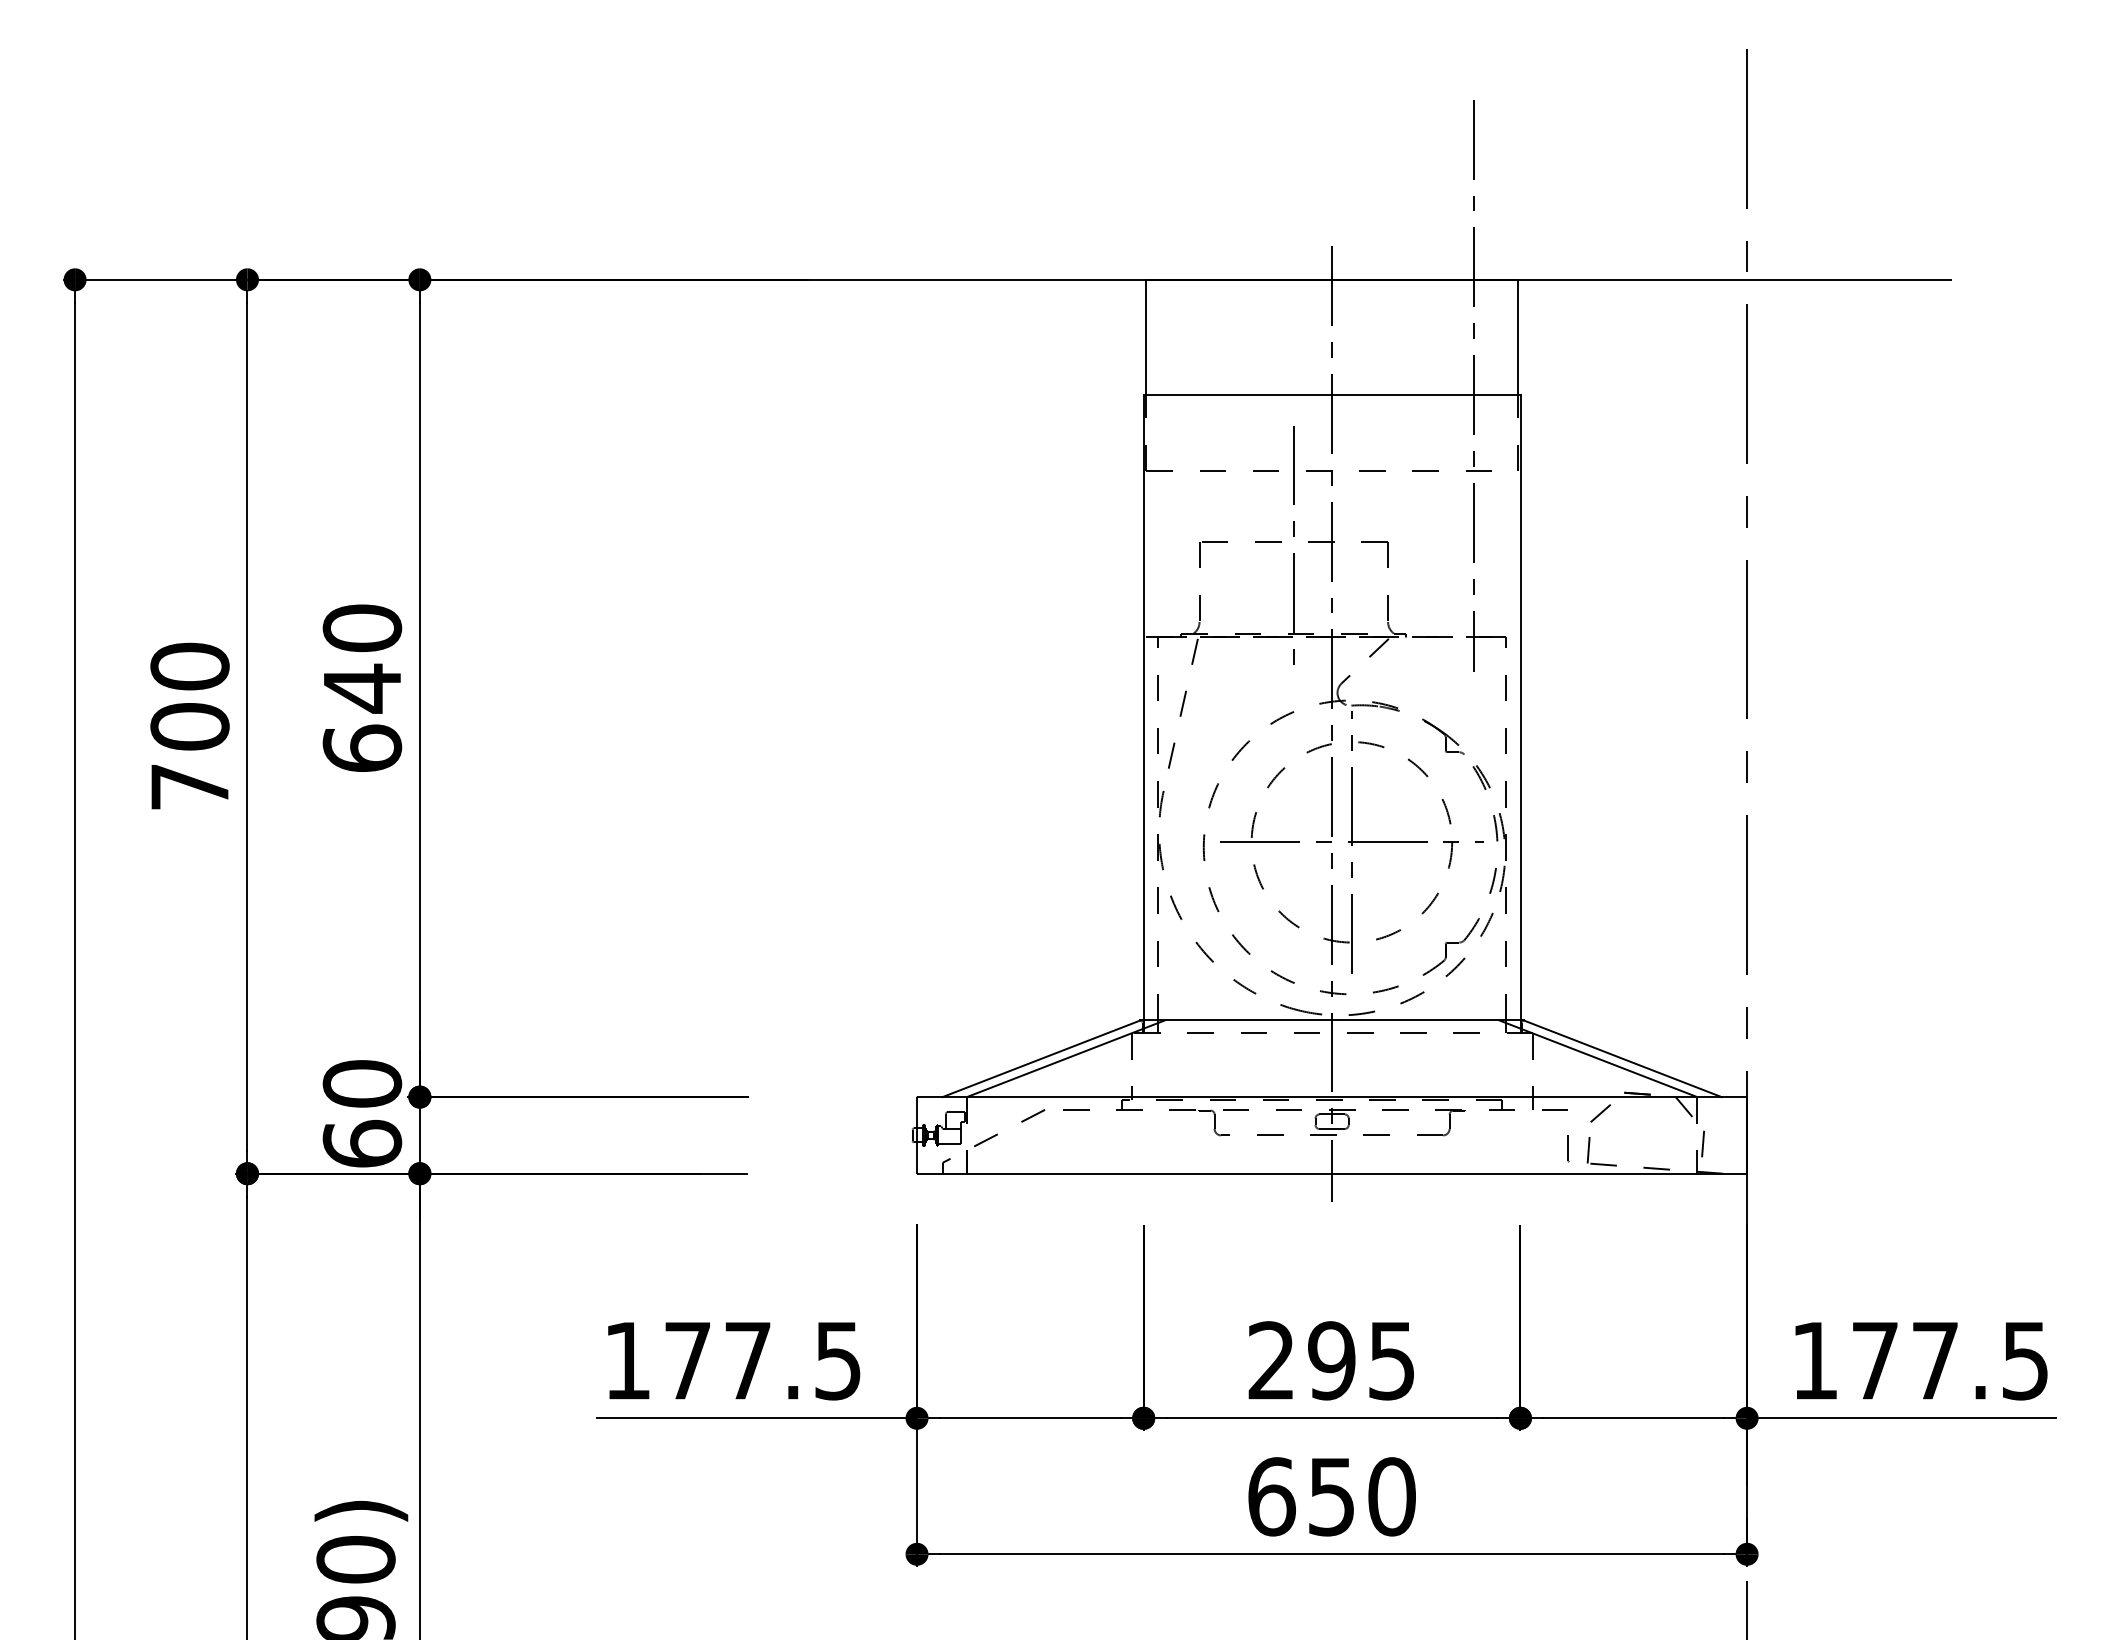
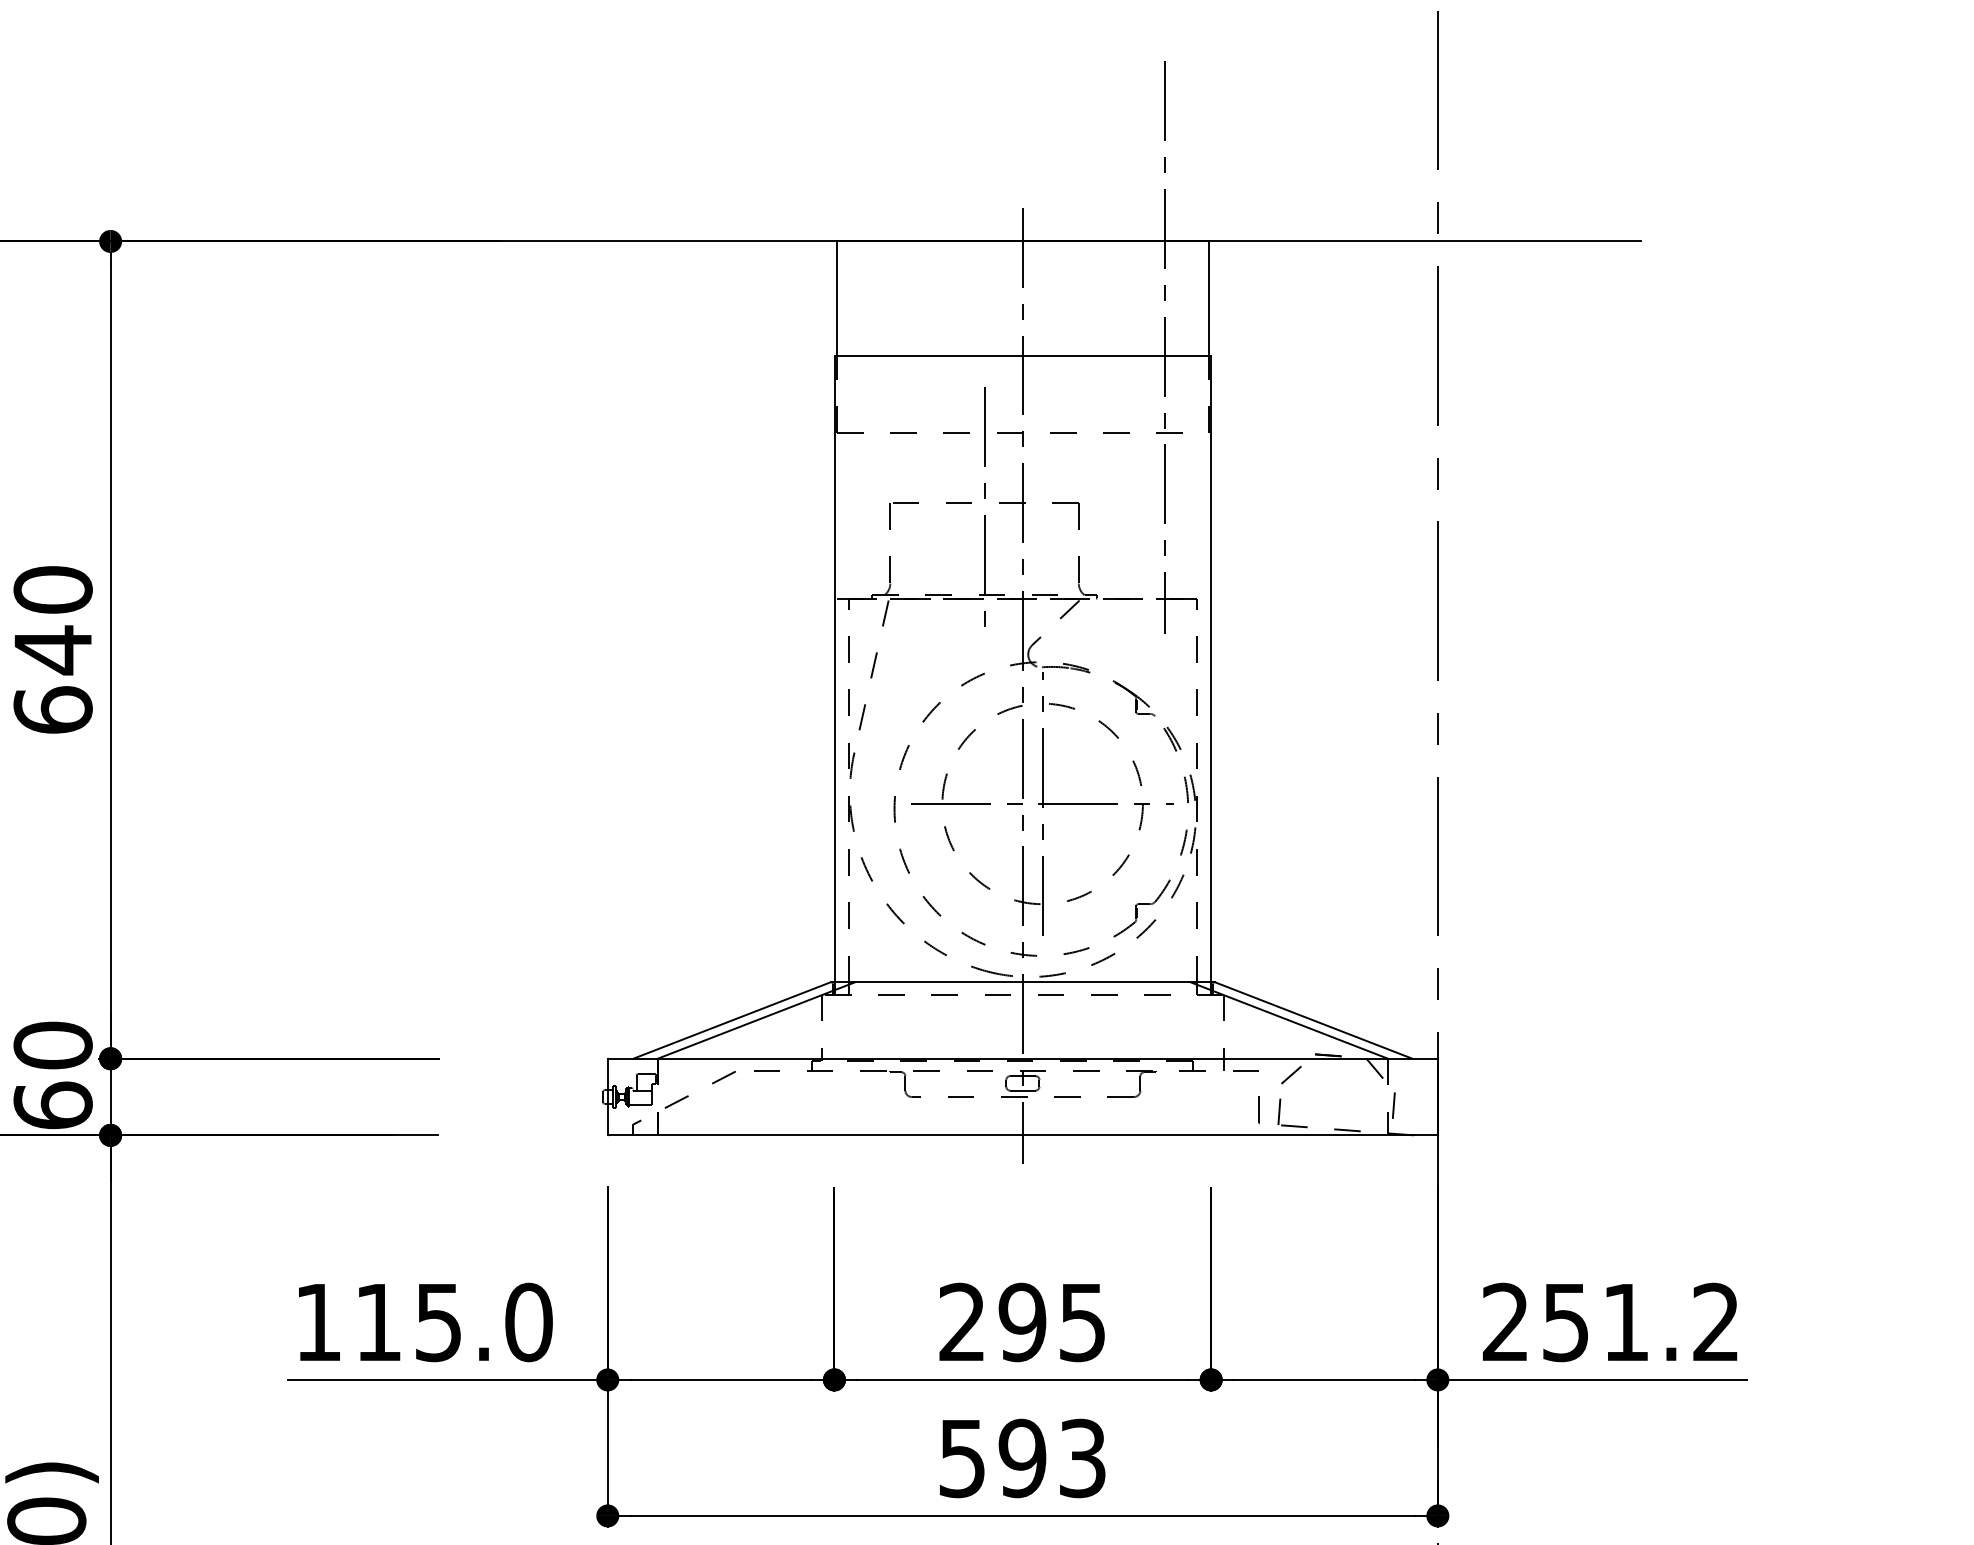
text: (763, 1360) -> (454, 1322), 177.5 -> 115.0
text: (1919, 1360) -> (1610, 1322), 177.5 -> 251.2
text: (1331, 1496) -> (1022, 1458), 650 -> 593

